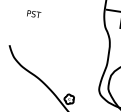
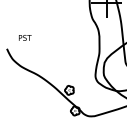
text: (34, 13) -> (25, 37), moved

